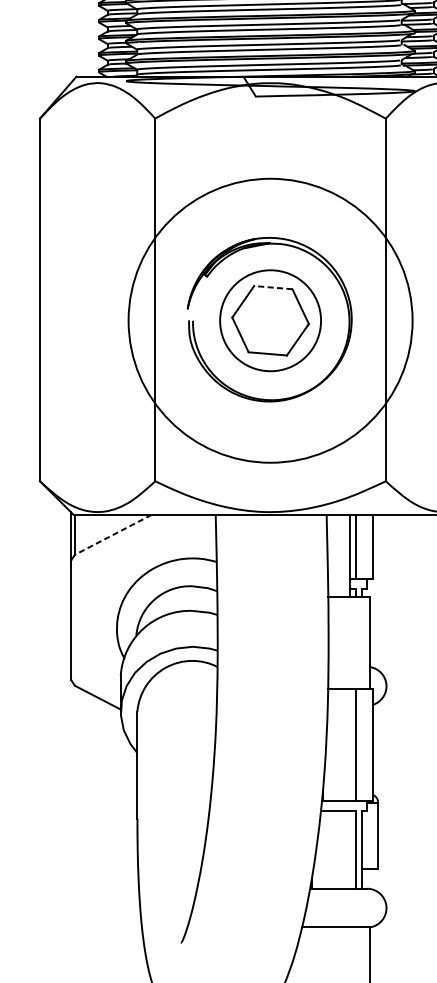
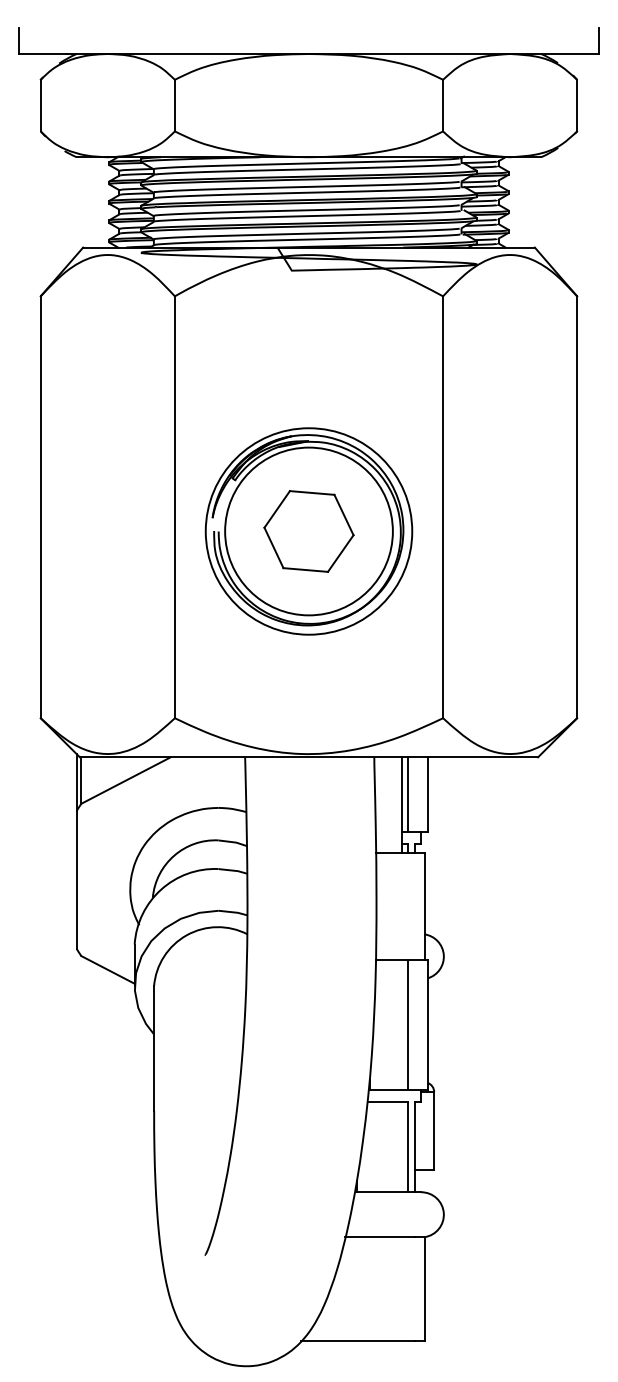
line: (272, 287) -> (311, 492), dashed -> solid
circle: (270, 320) -> (308, 531), size x0.62
circle: (270, 320) -> (308, 531), size x1.43
line: (112, 534) -> (125, 780), dashed -> solid

